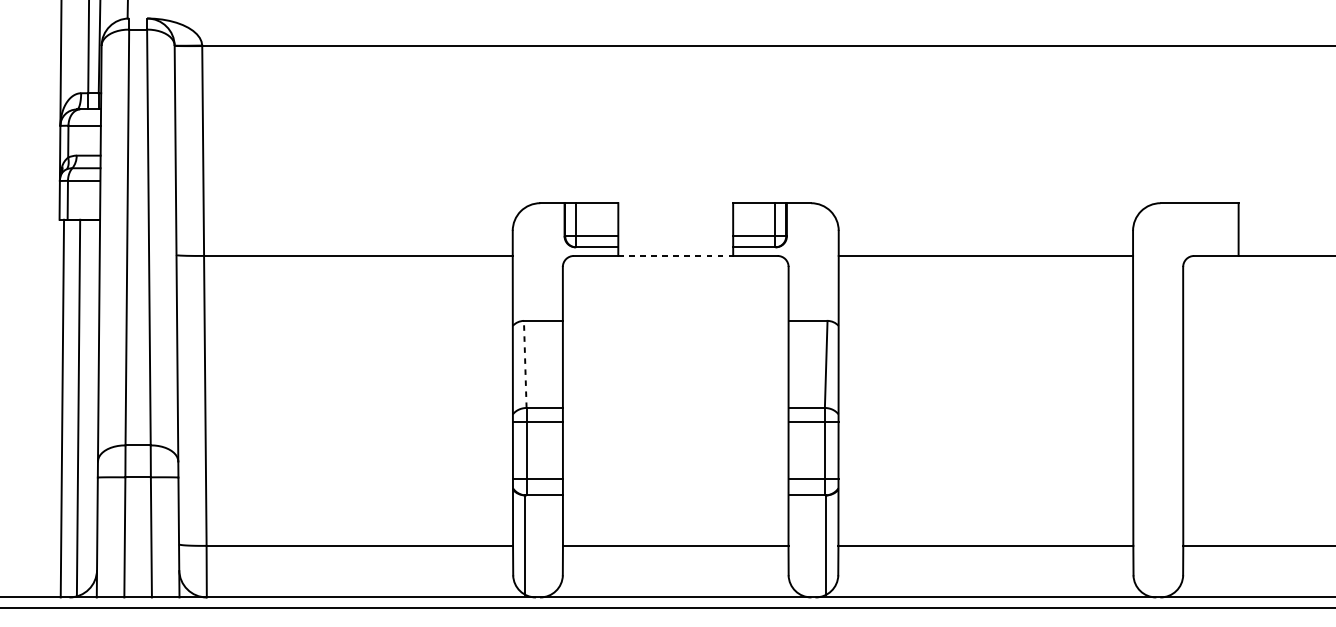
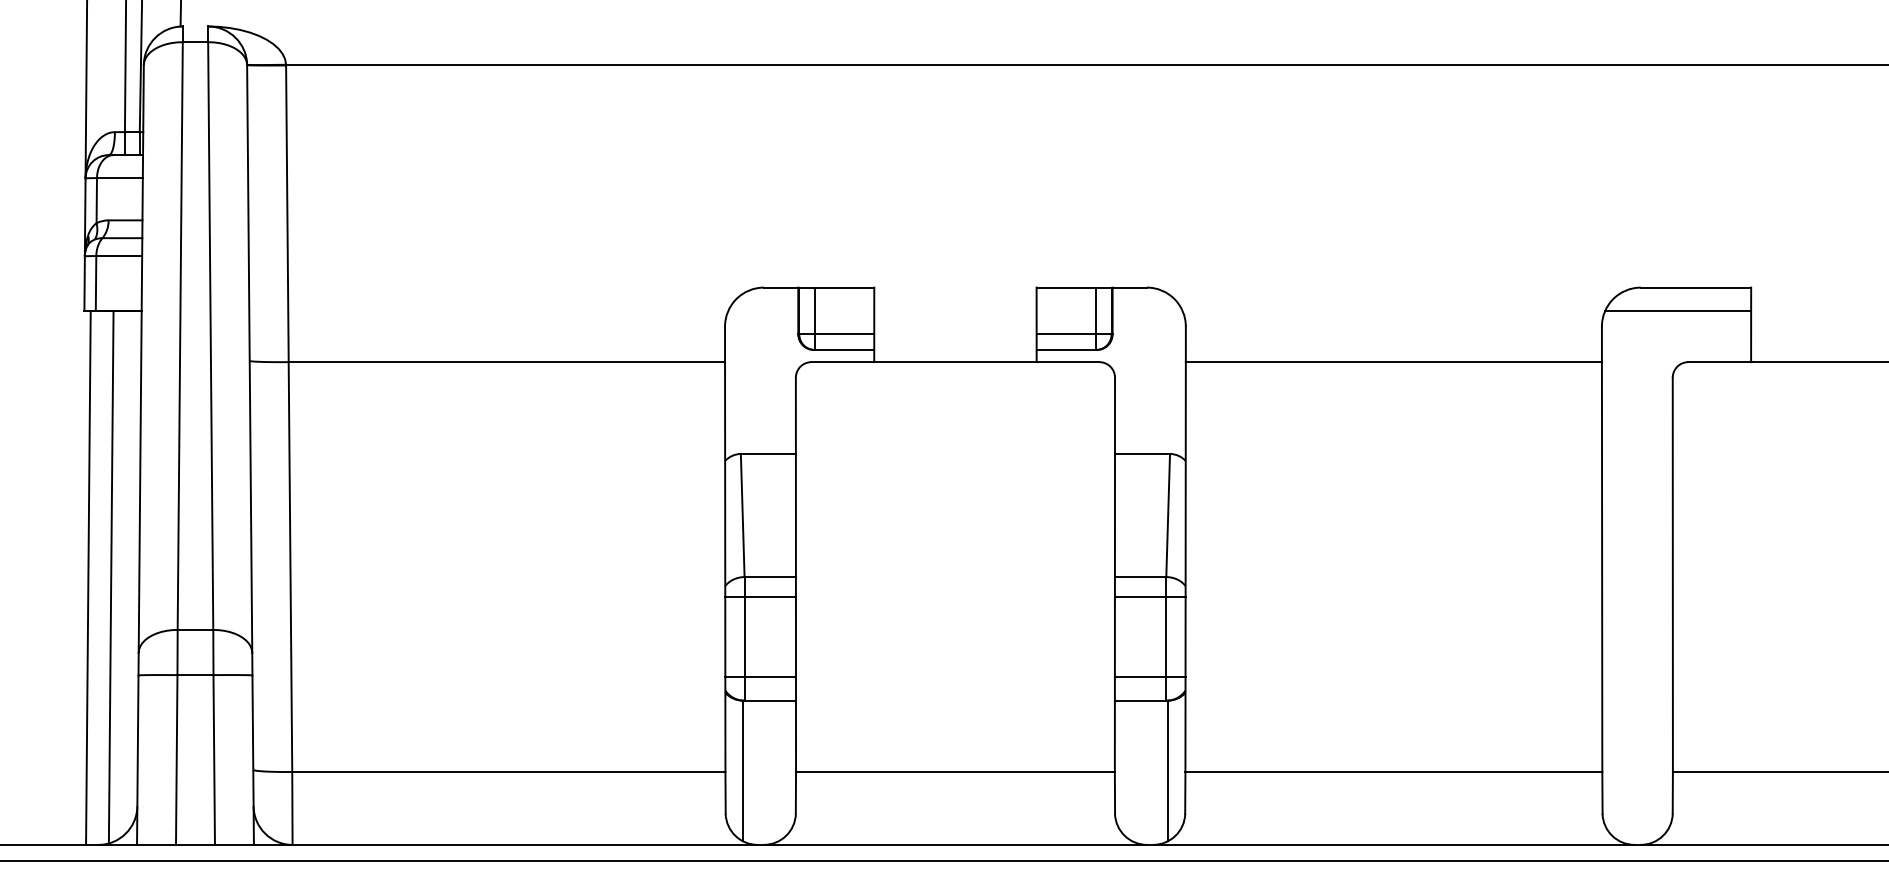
line: (1187, 219) -> (1678, 310), added
line: (675, 256) -> (955, 362), dashed -> solid
line: (525, 364) -> (742, 515), dashed -> solid

